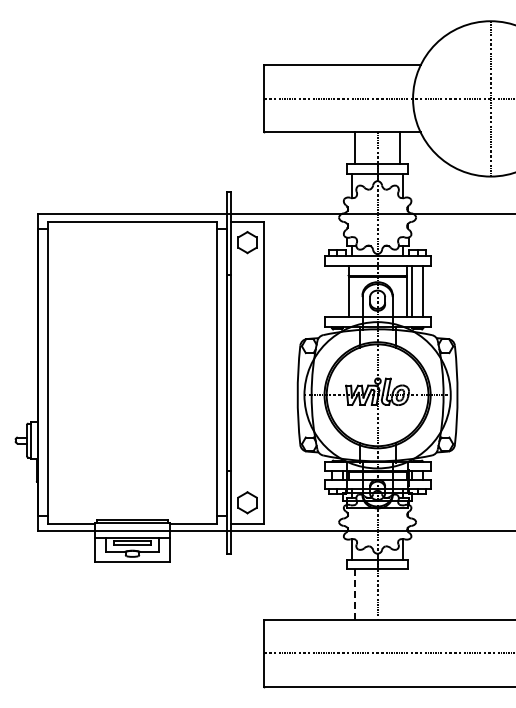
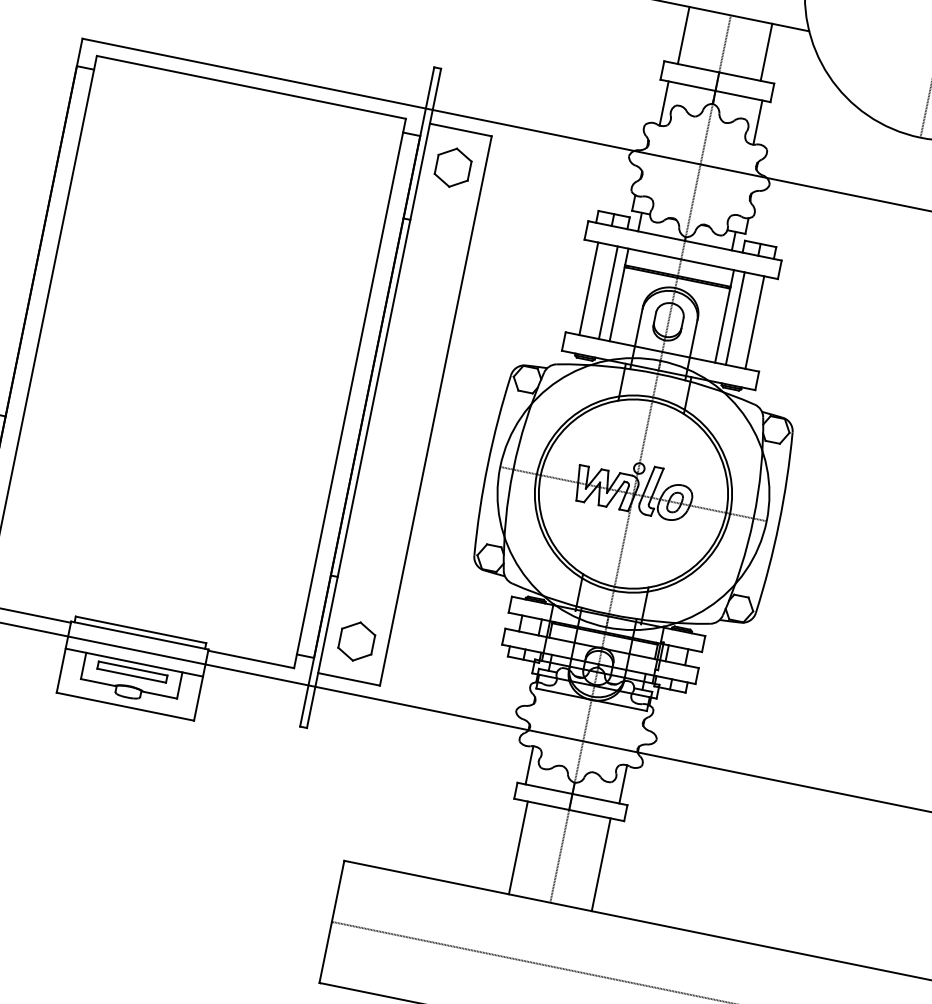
line: (332, 291) -> (589, 288), added
line: (342, 291) -> (608, 292), added
line: (400, 593) -> (601, 863), added
line: (354, 594) -> (517, 848), dashed -> solid

